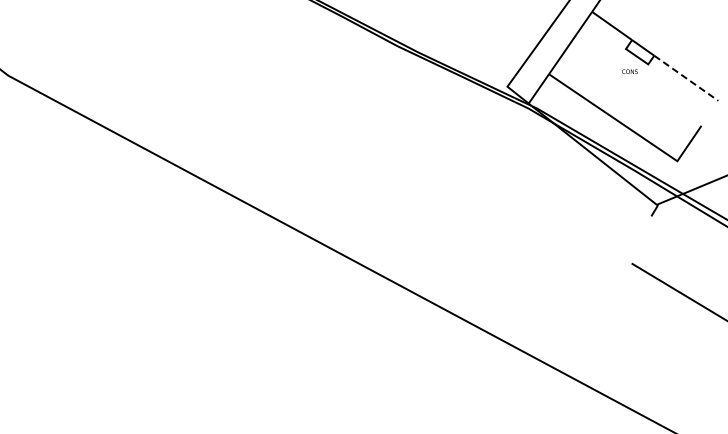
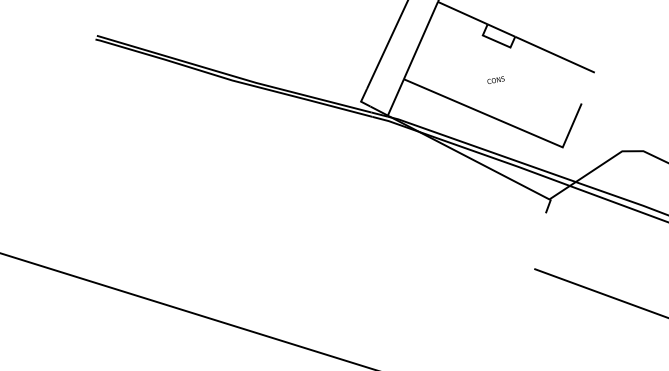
text: (629, 71) -> (495, 80), moved
line: (686, 78) -> (555, 54), dashed -> solid

